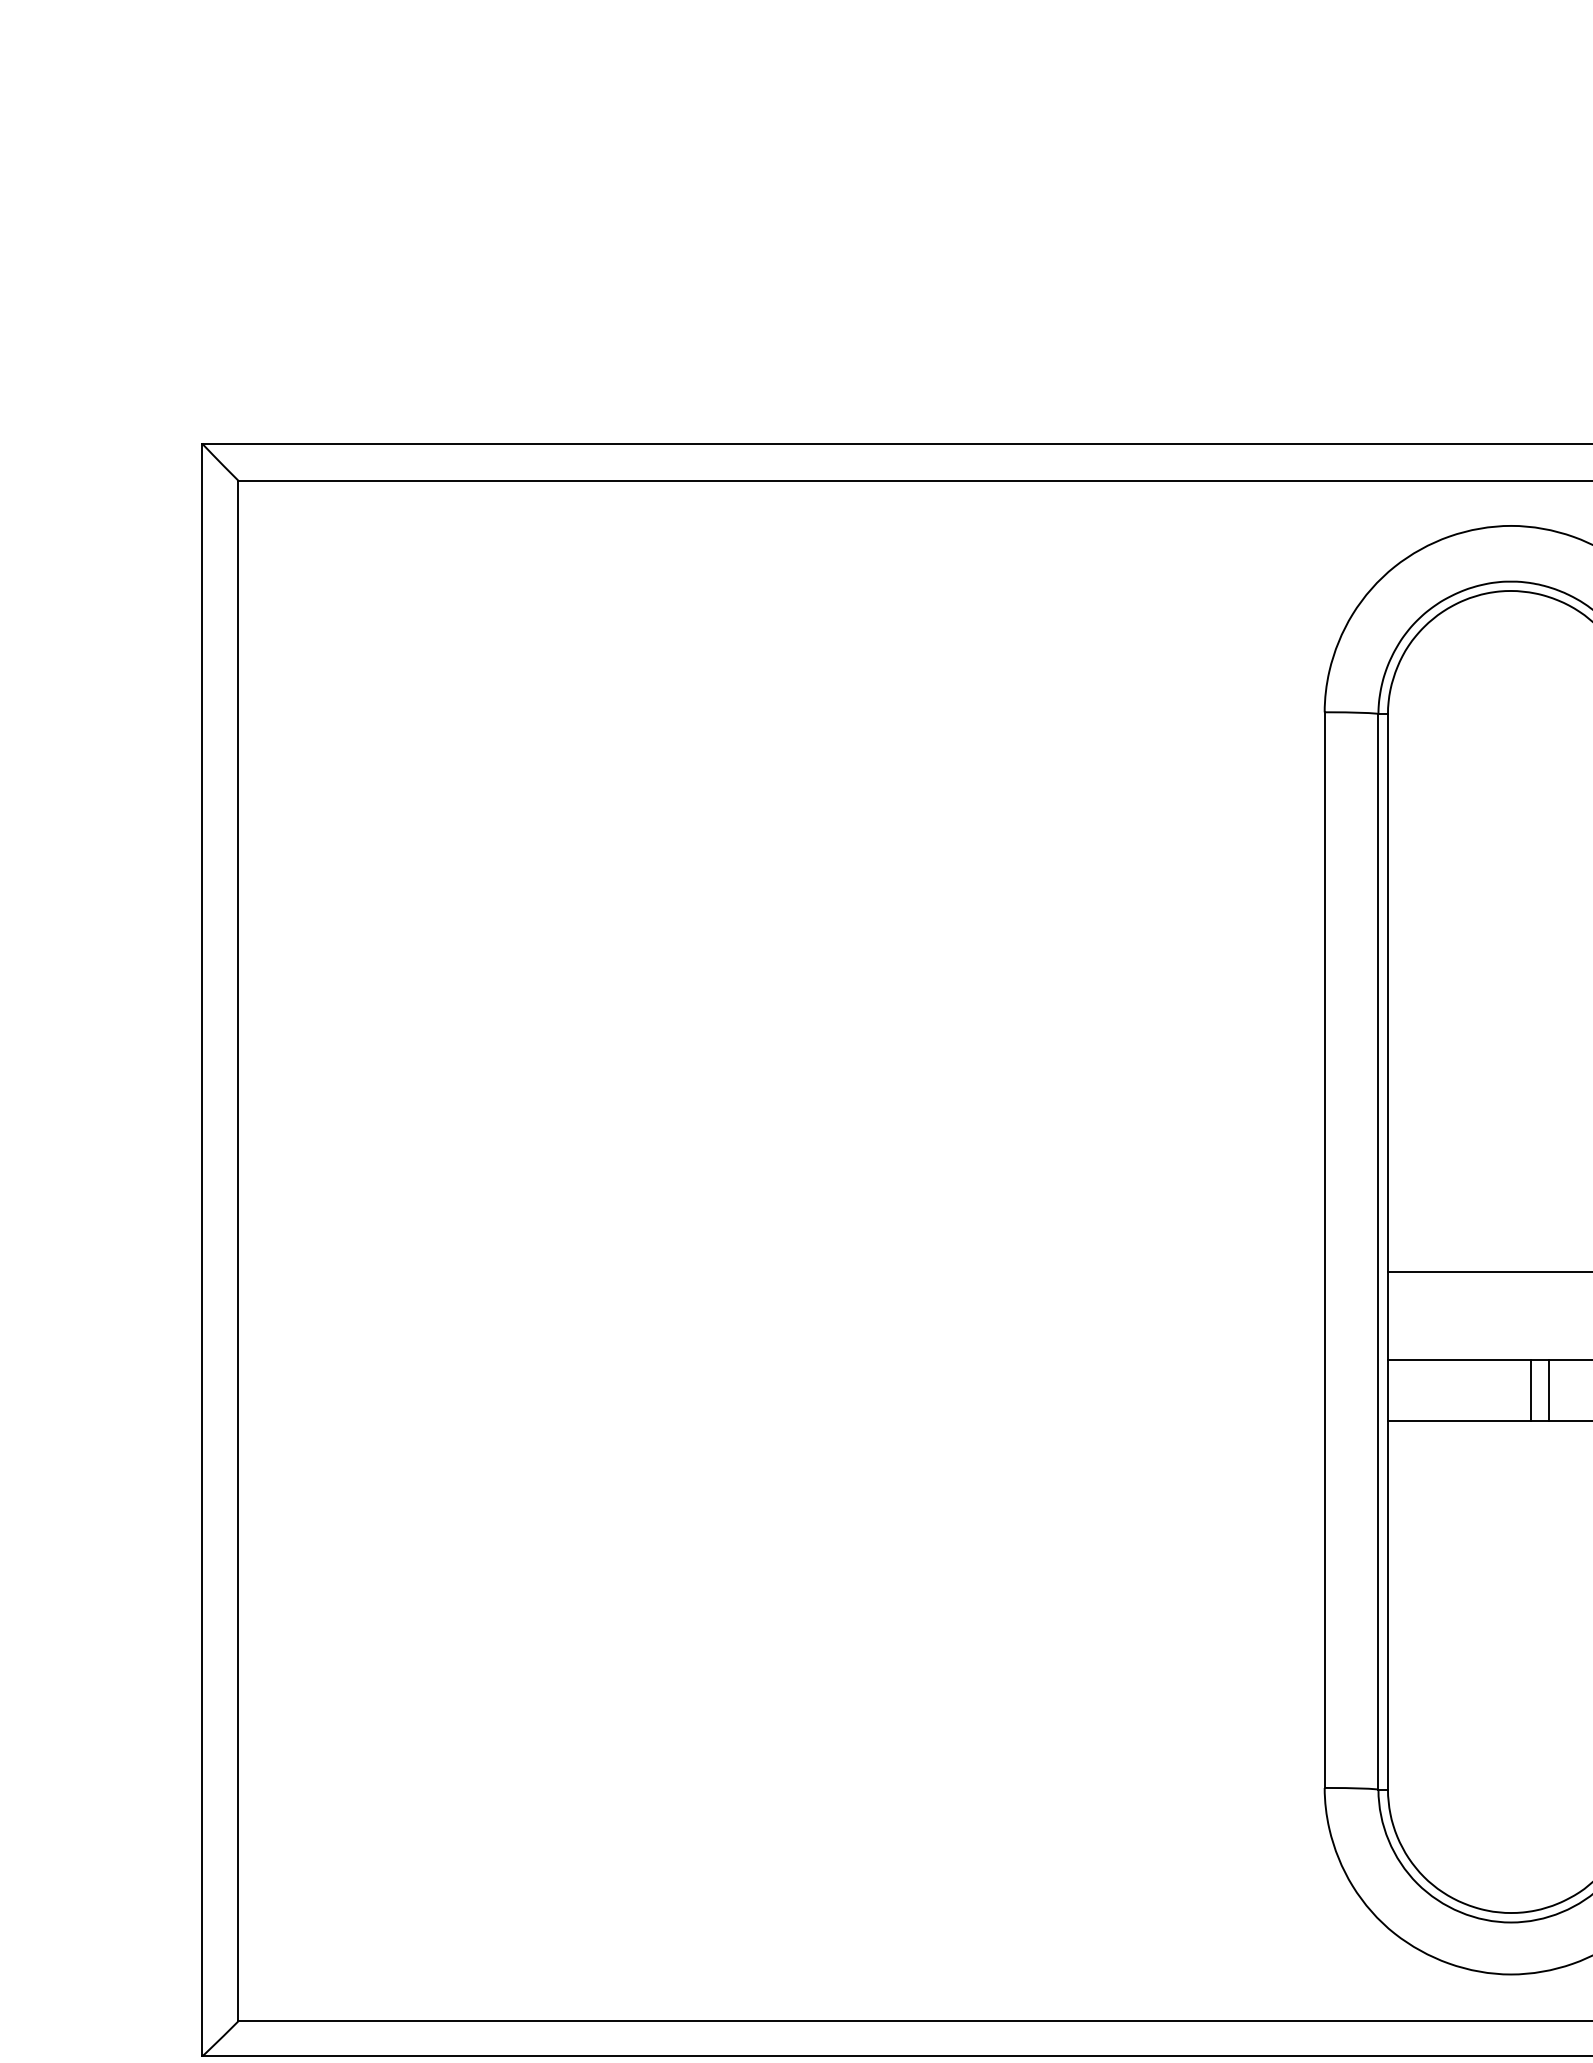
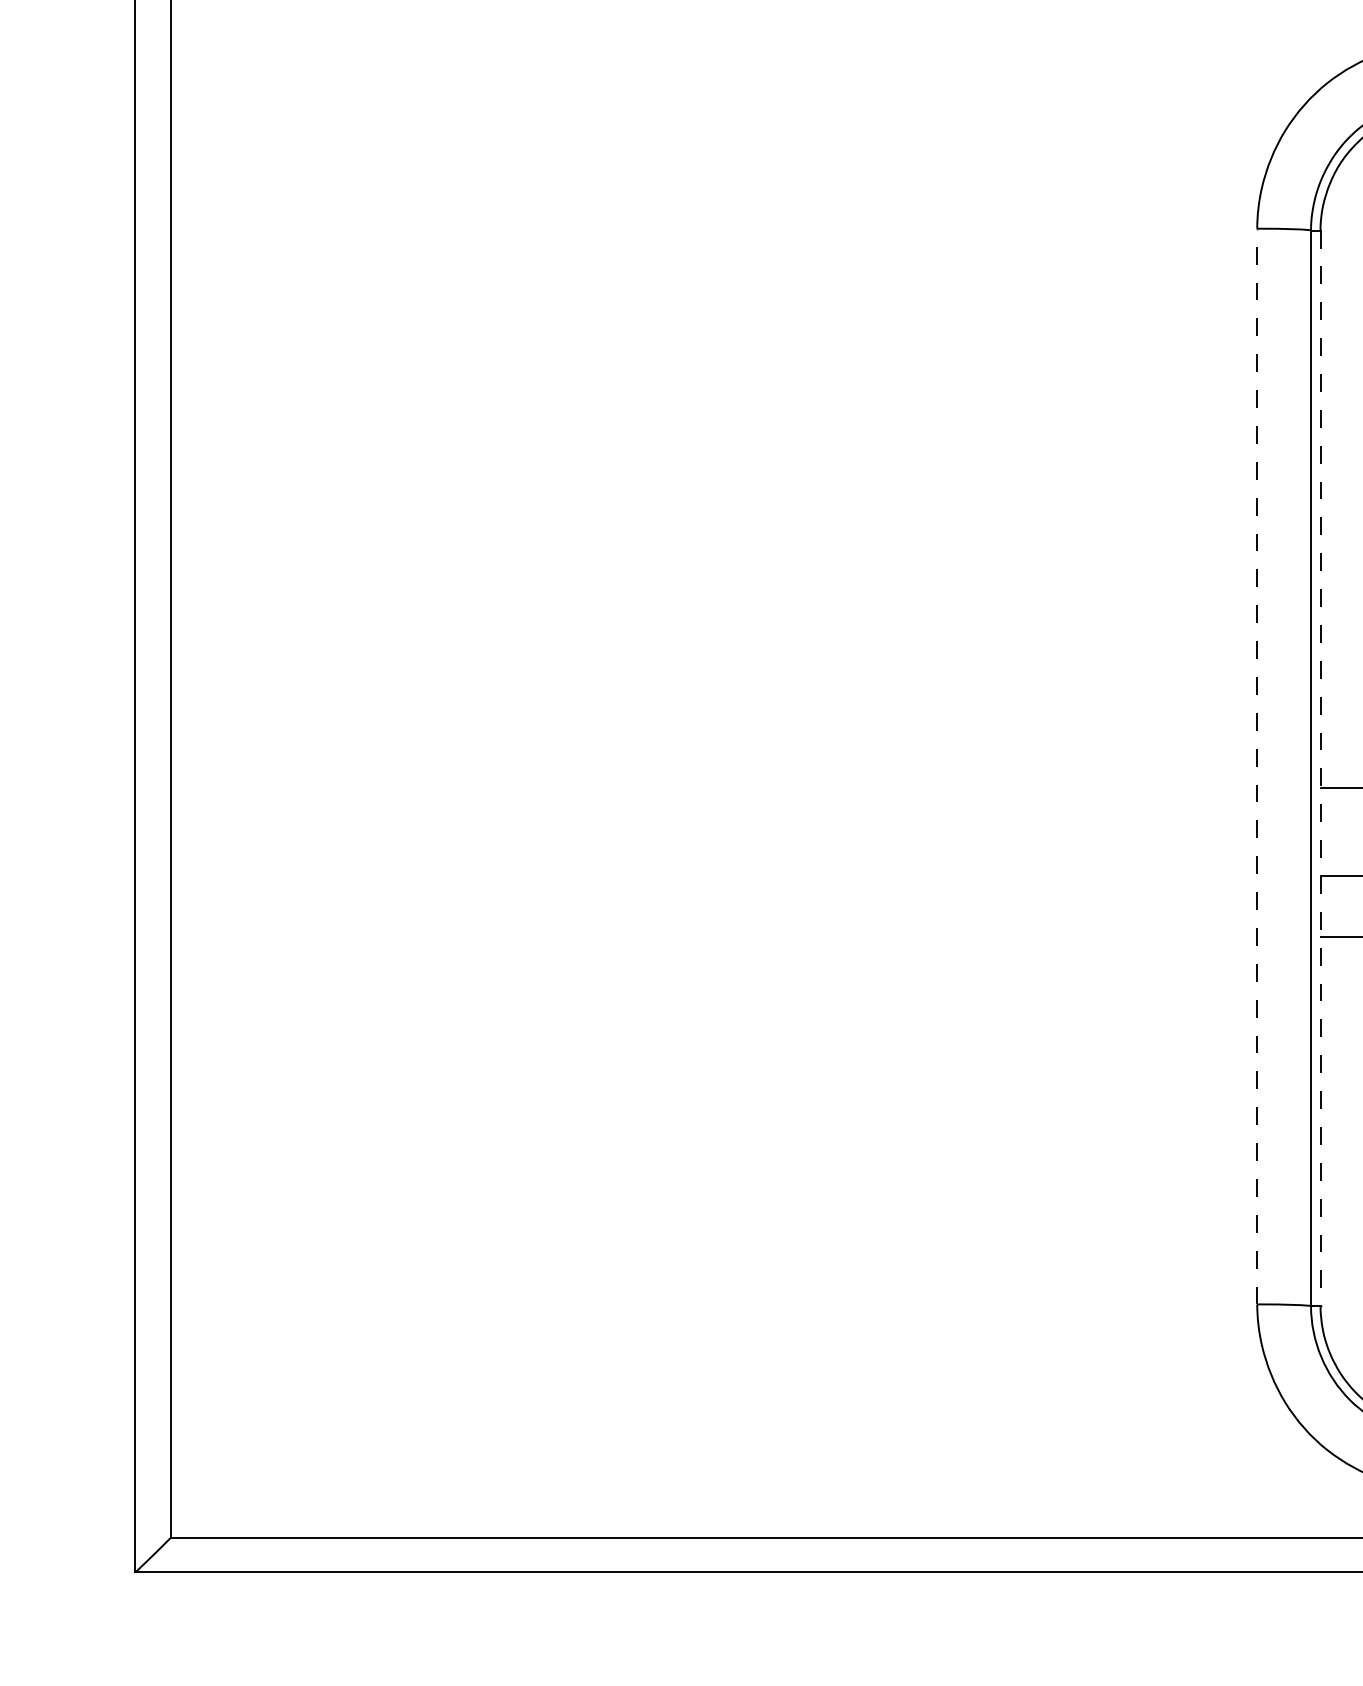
line: (1324, 1250) -> (1257, 766), solid -> dashed
line: (1387, 1252) -> (1320, 768), solid -> dashed

